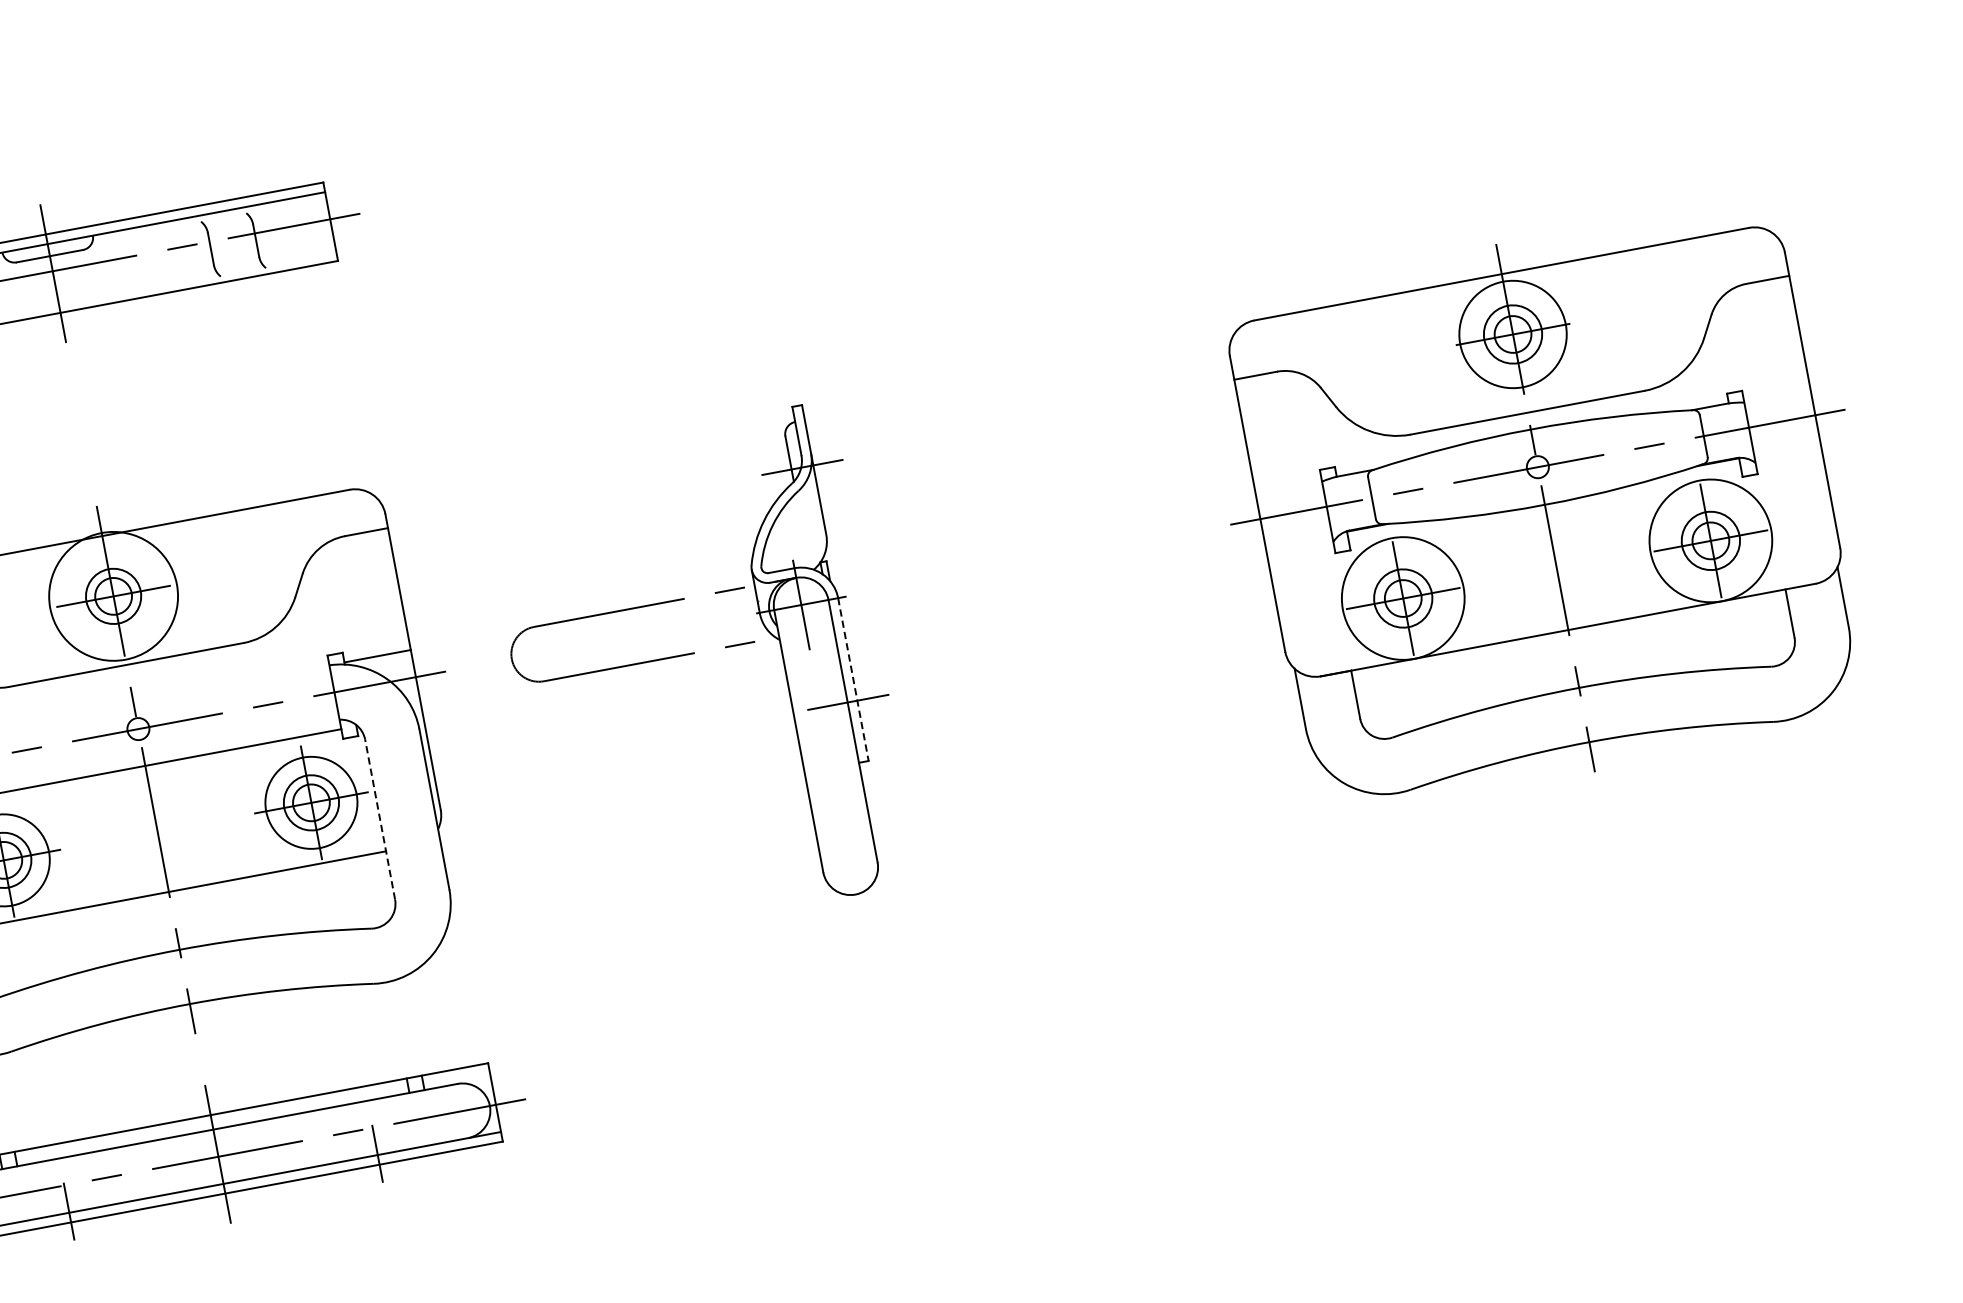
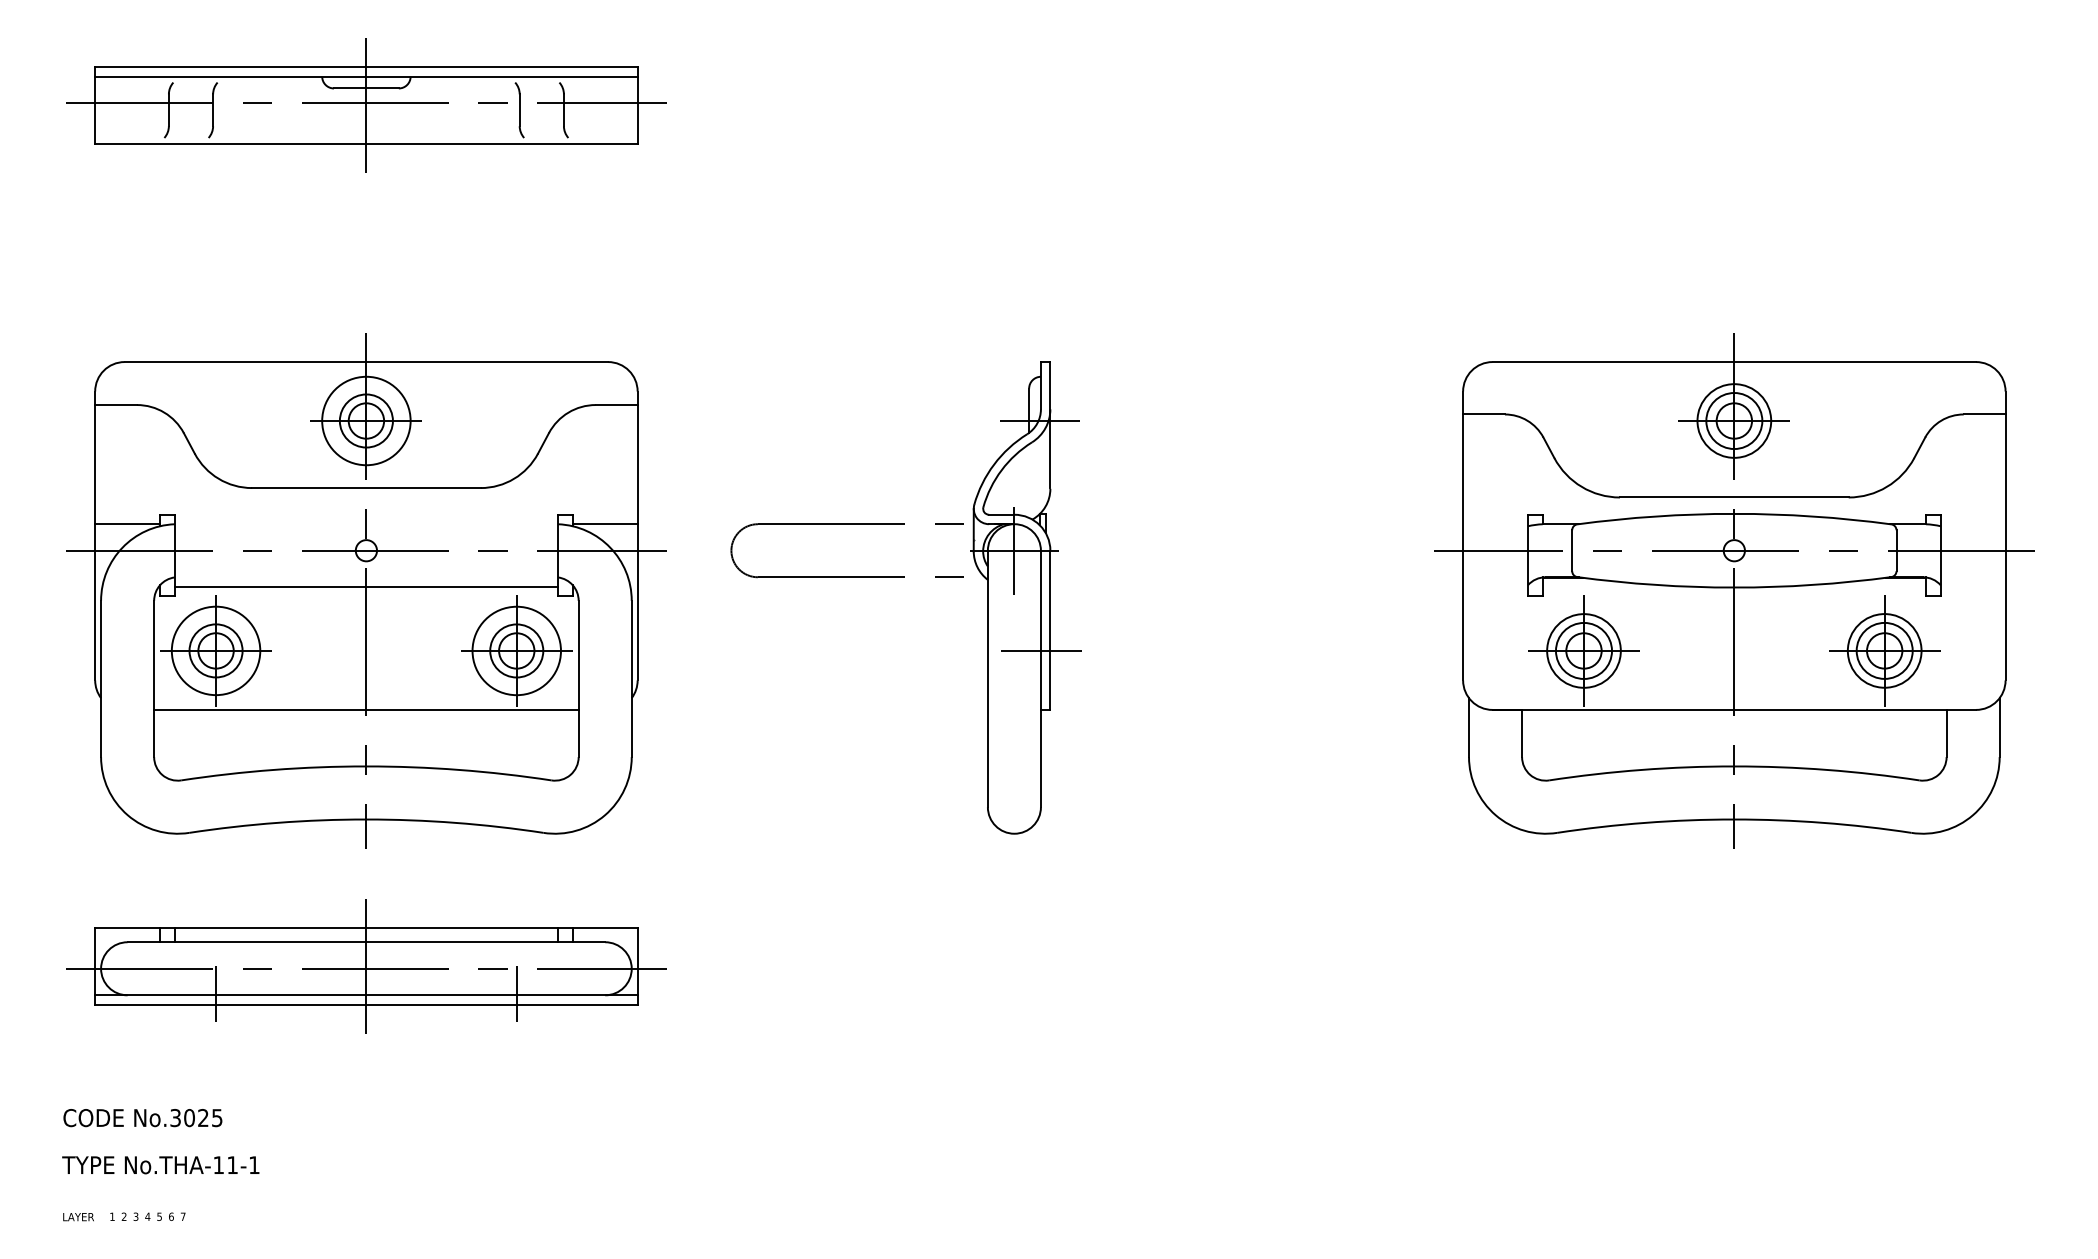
circle: (1513, 333) -> (1734, 420), size x0.71
circle: (1710, 540) -> (1884, 650), size x0.62
circle: (113, 595) -> (366, 420), size x0.71
circle: (1402, 598) -> (1583, 650), size x0.62
line: (853, 679) -> (1050, 630), dashed -> solid
line: (379, 819) -> (578, 678), dashed -> solid

